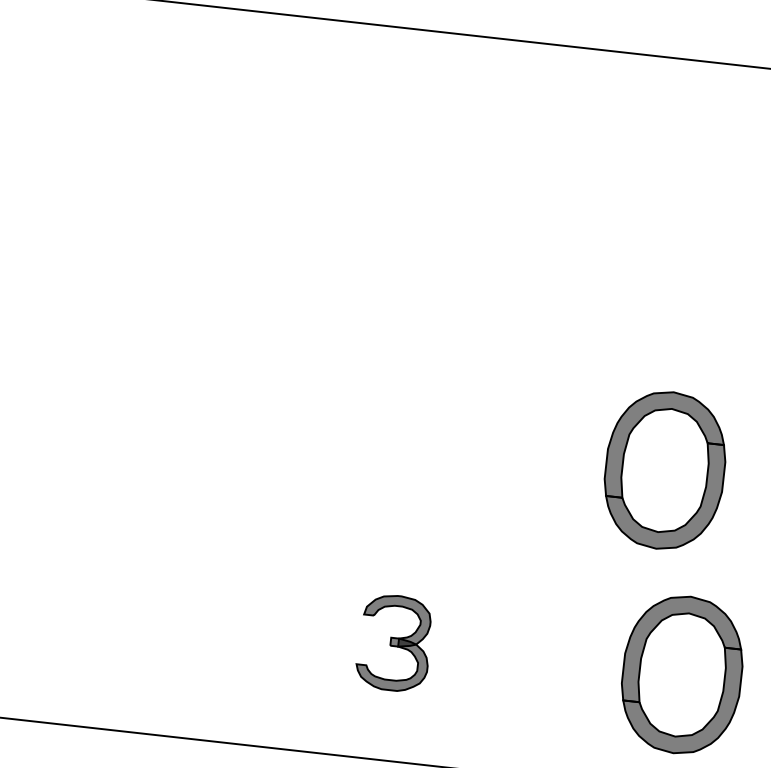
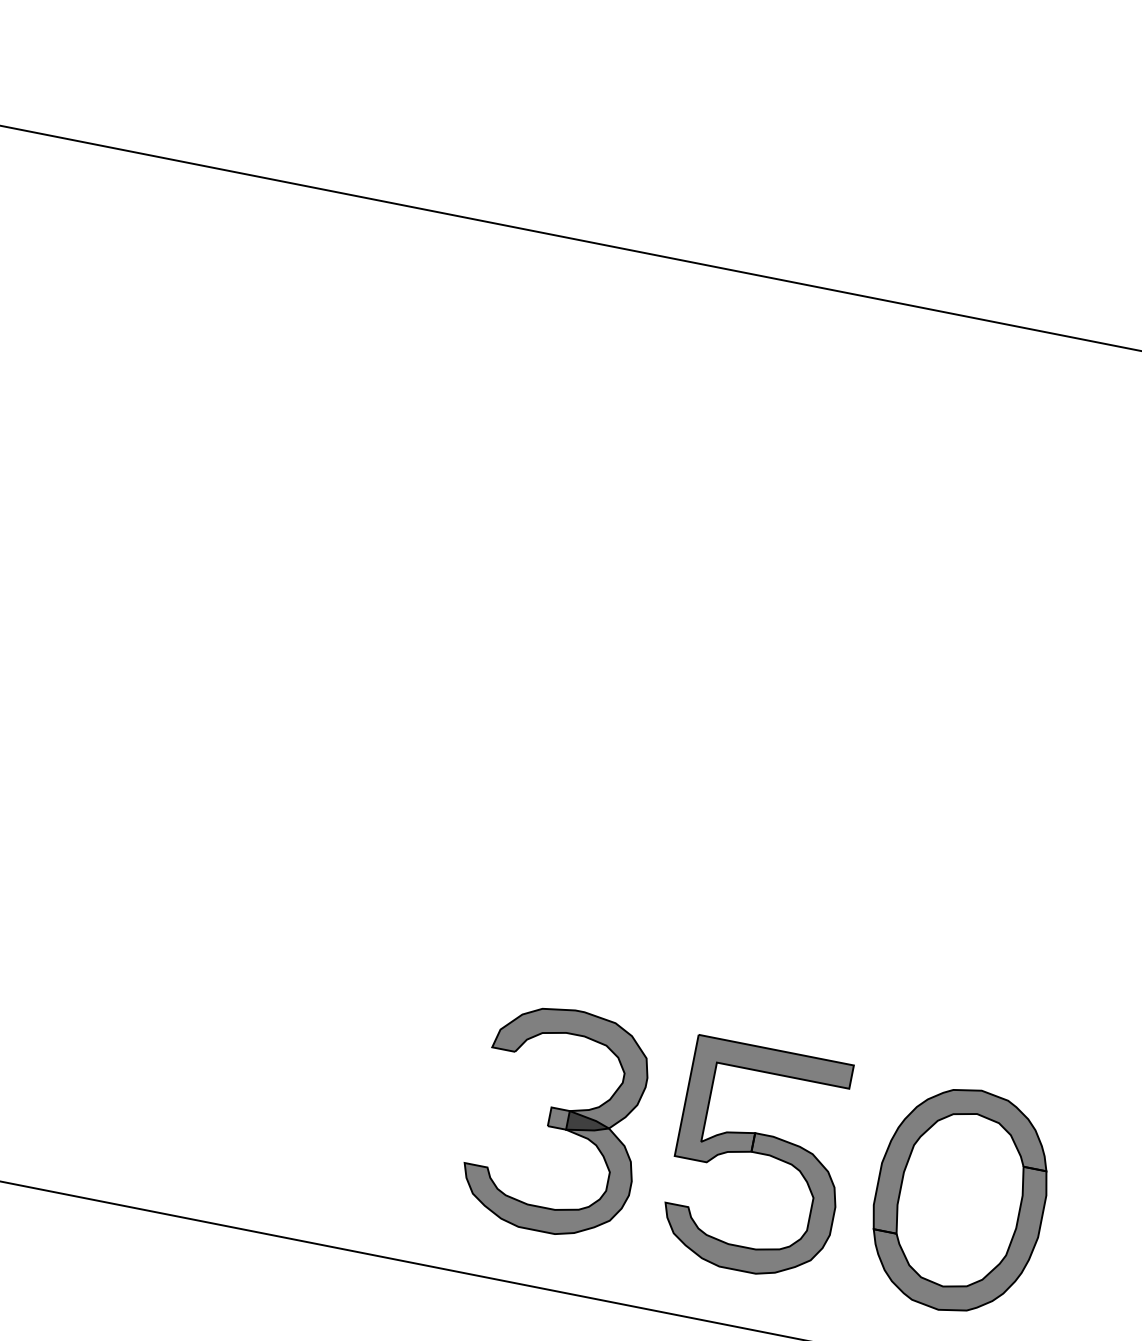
part: (664, 470) -> (959, 909), removed
part: (393, 643) -> (555, 1121), size x1.67
part: (538, 654) -> (759, 1154), added

